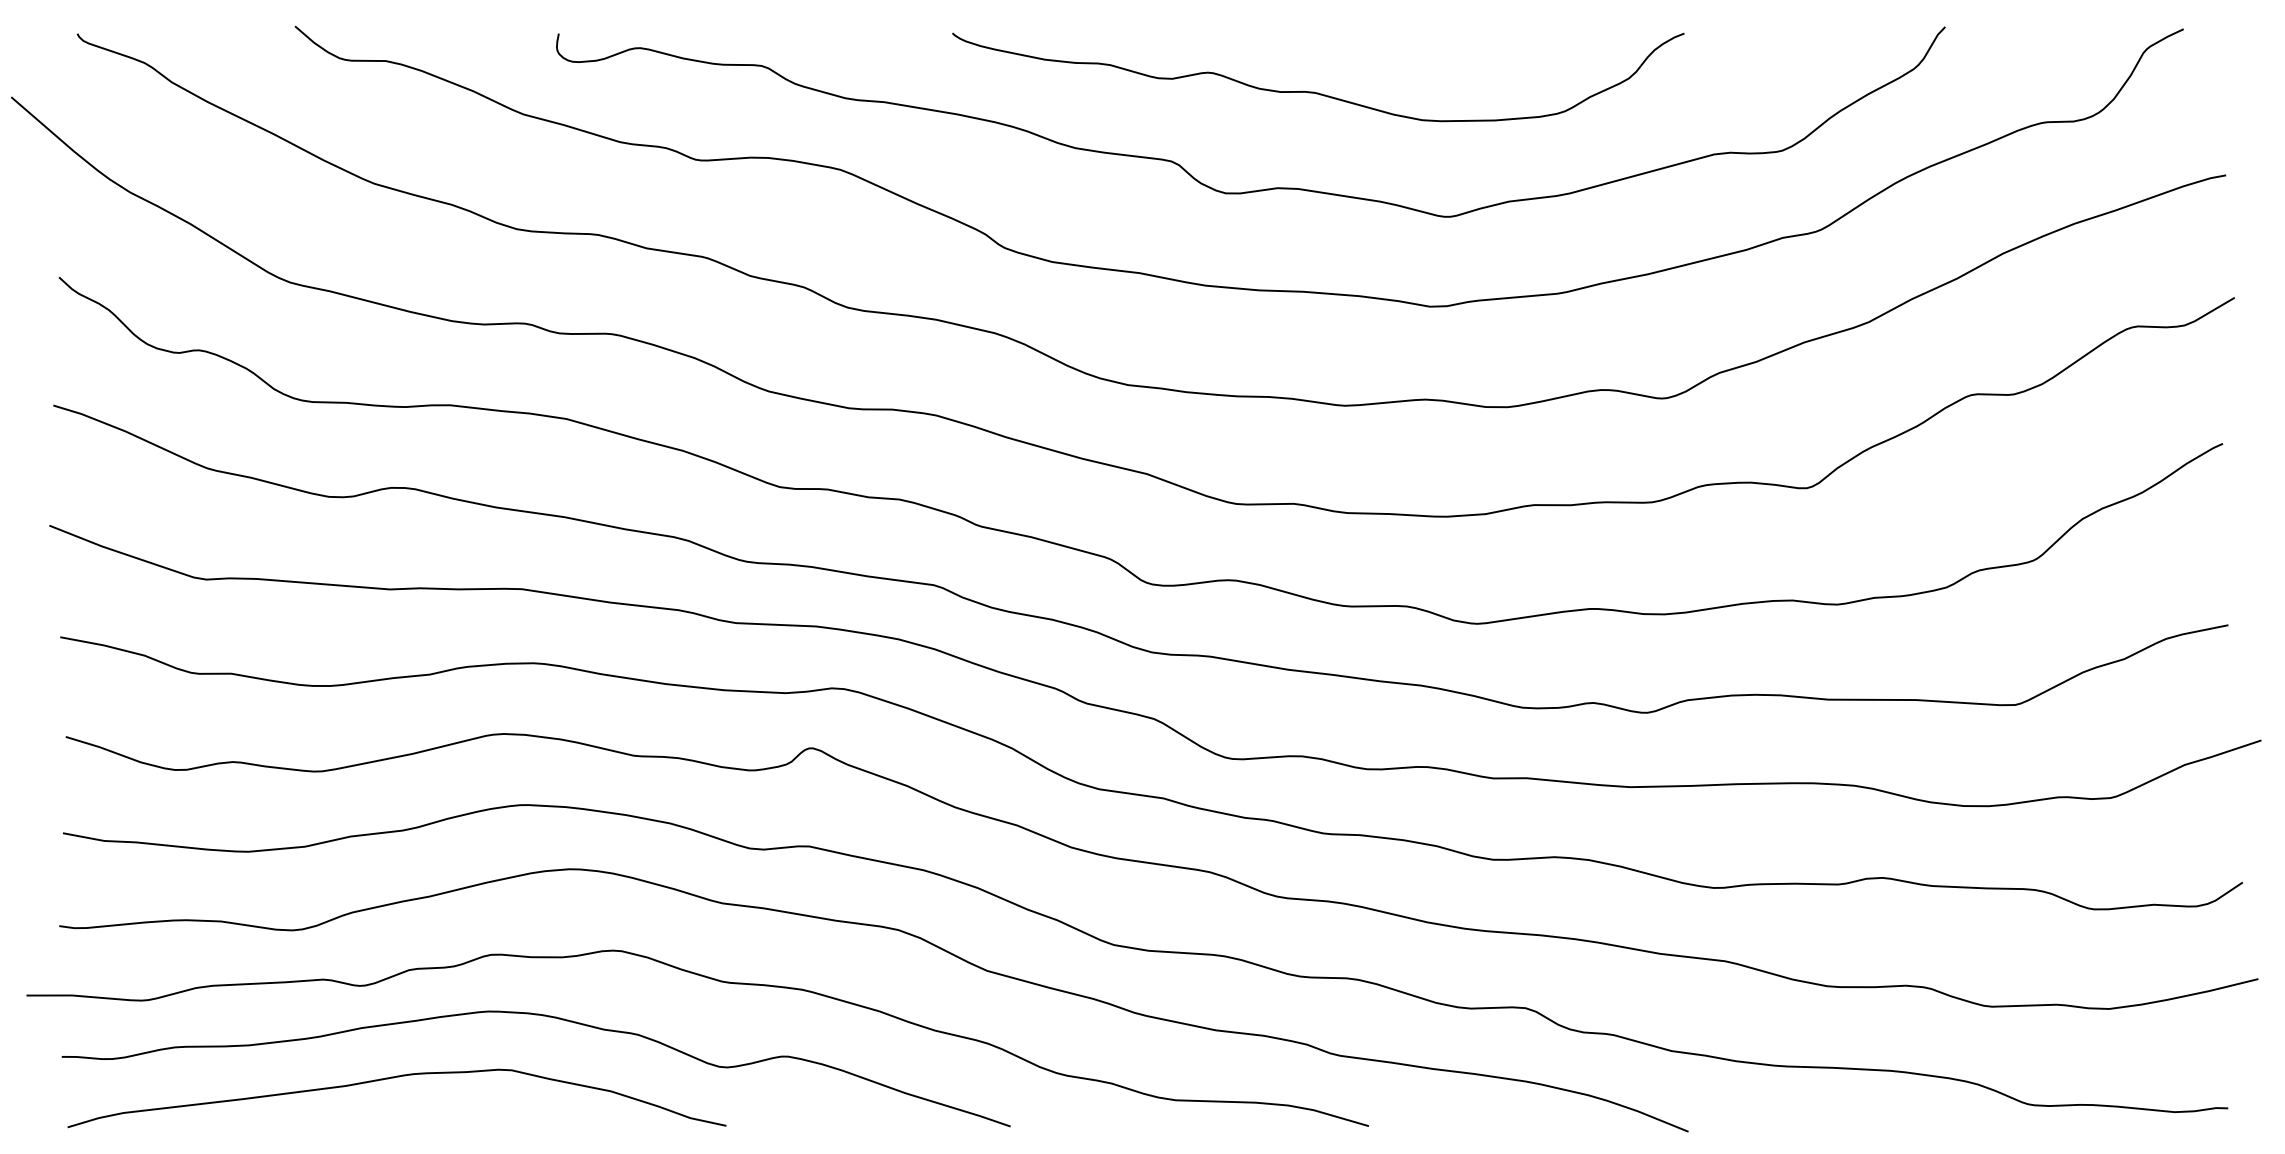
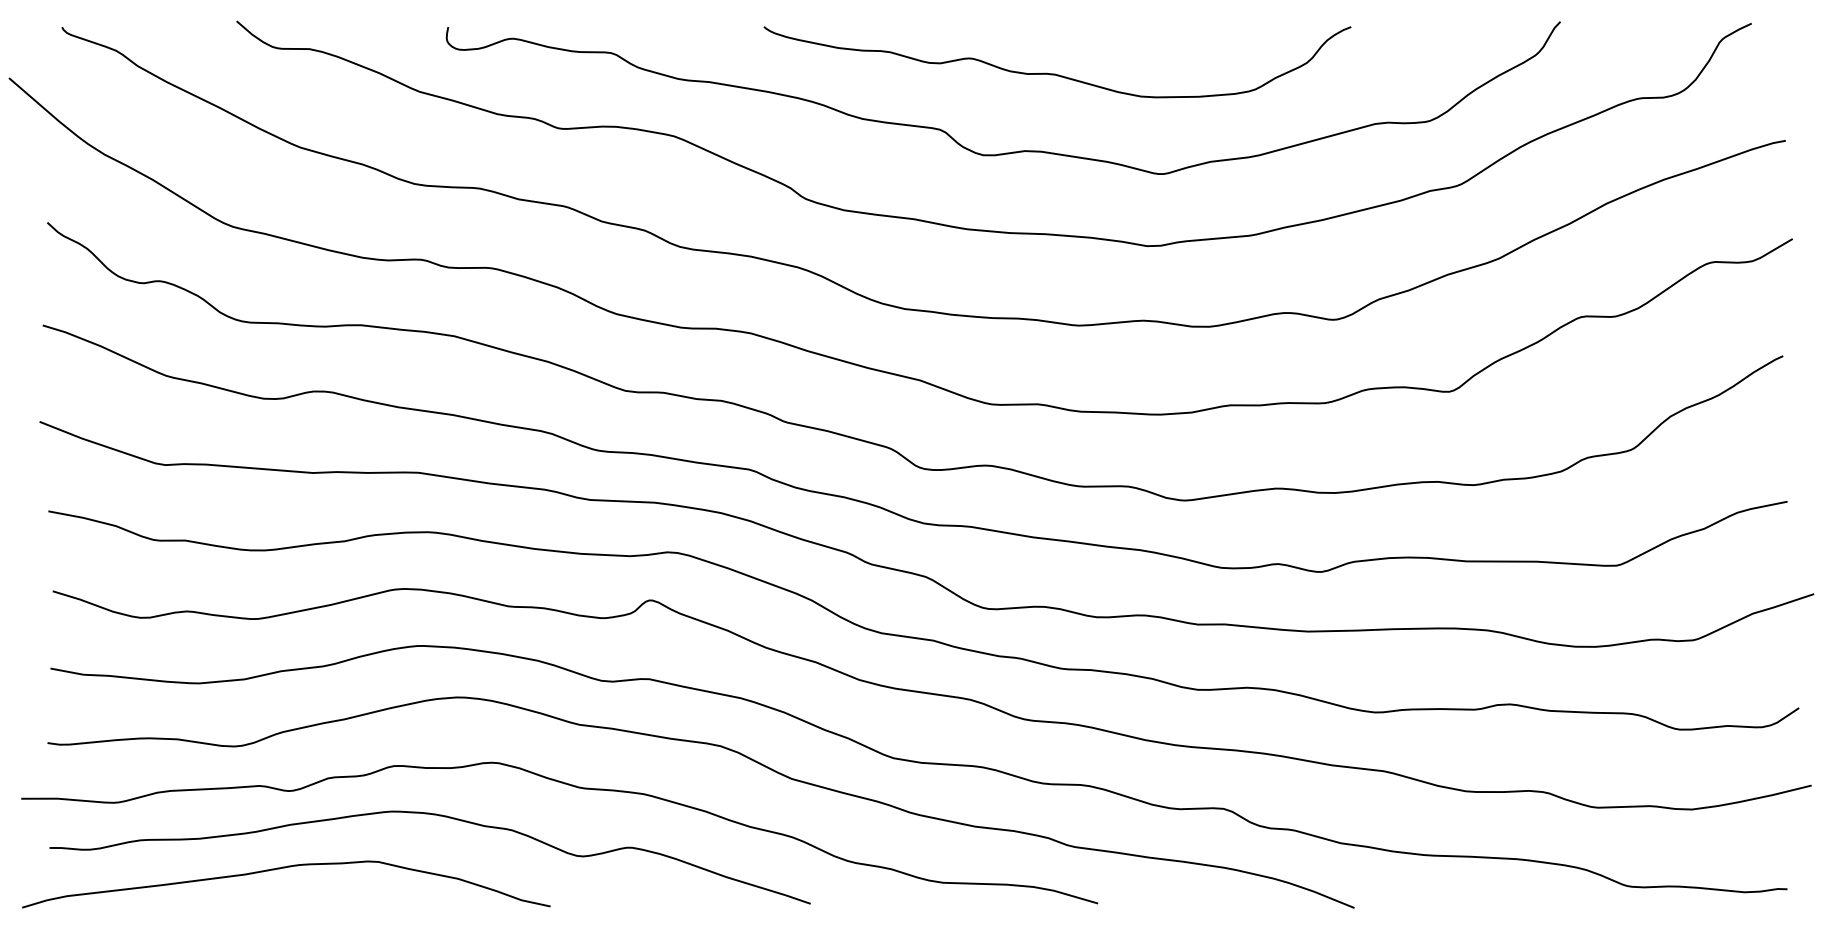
curve: (394, 1078) -> (284, 868), moved

